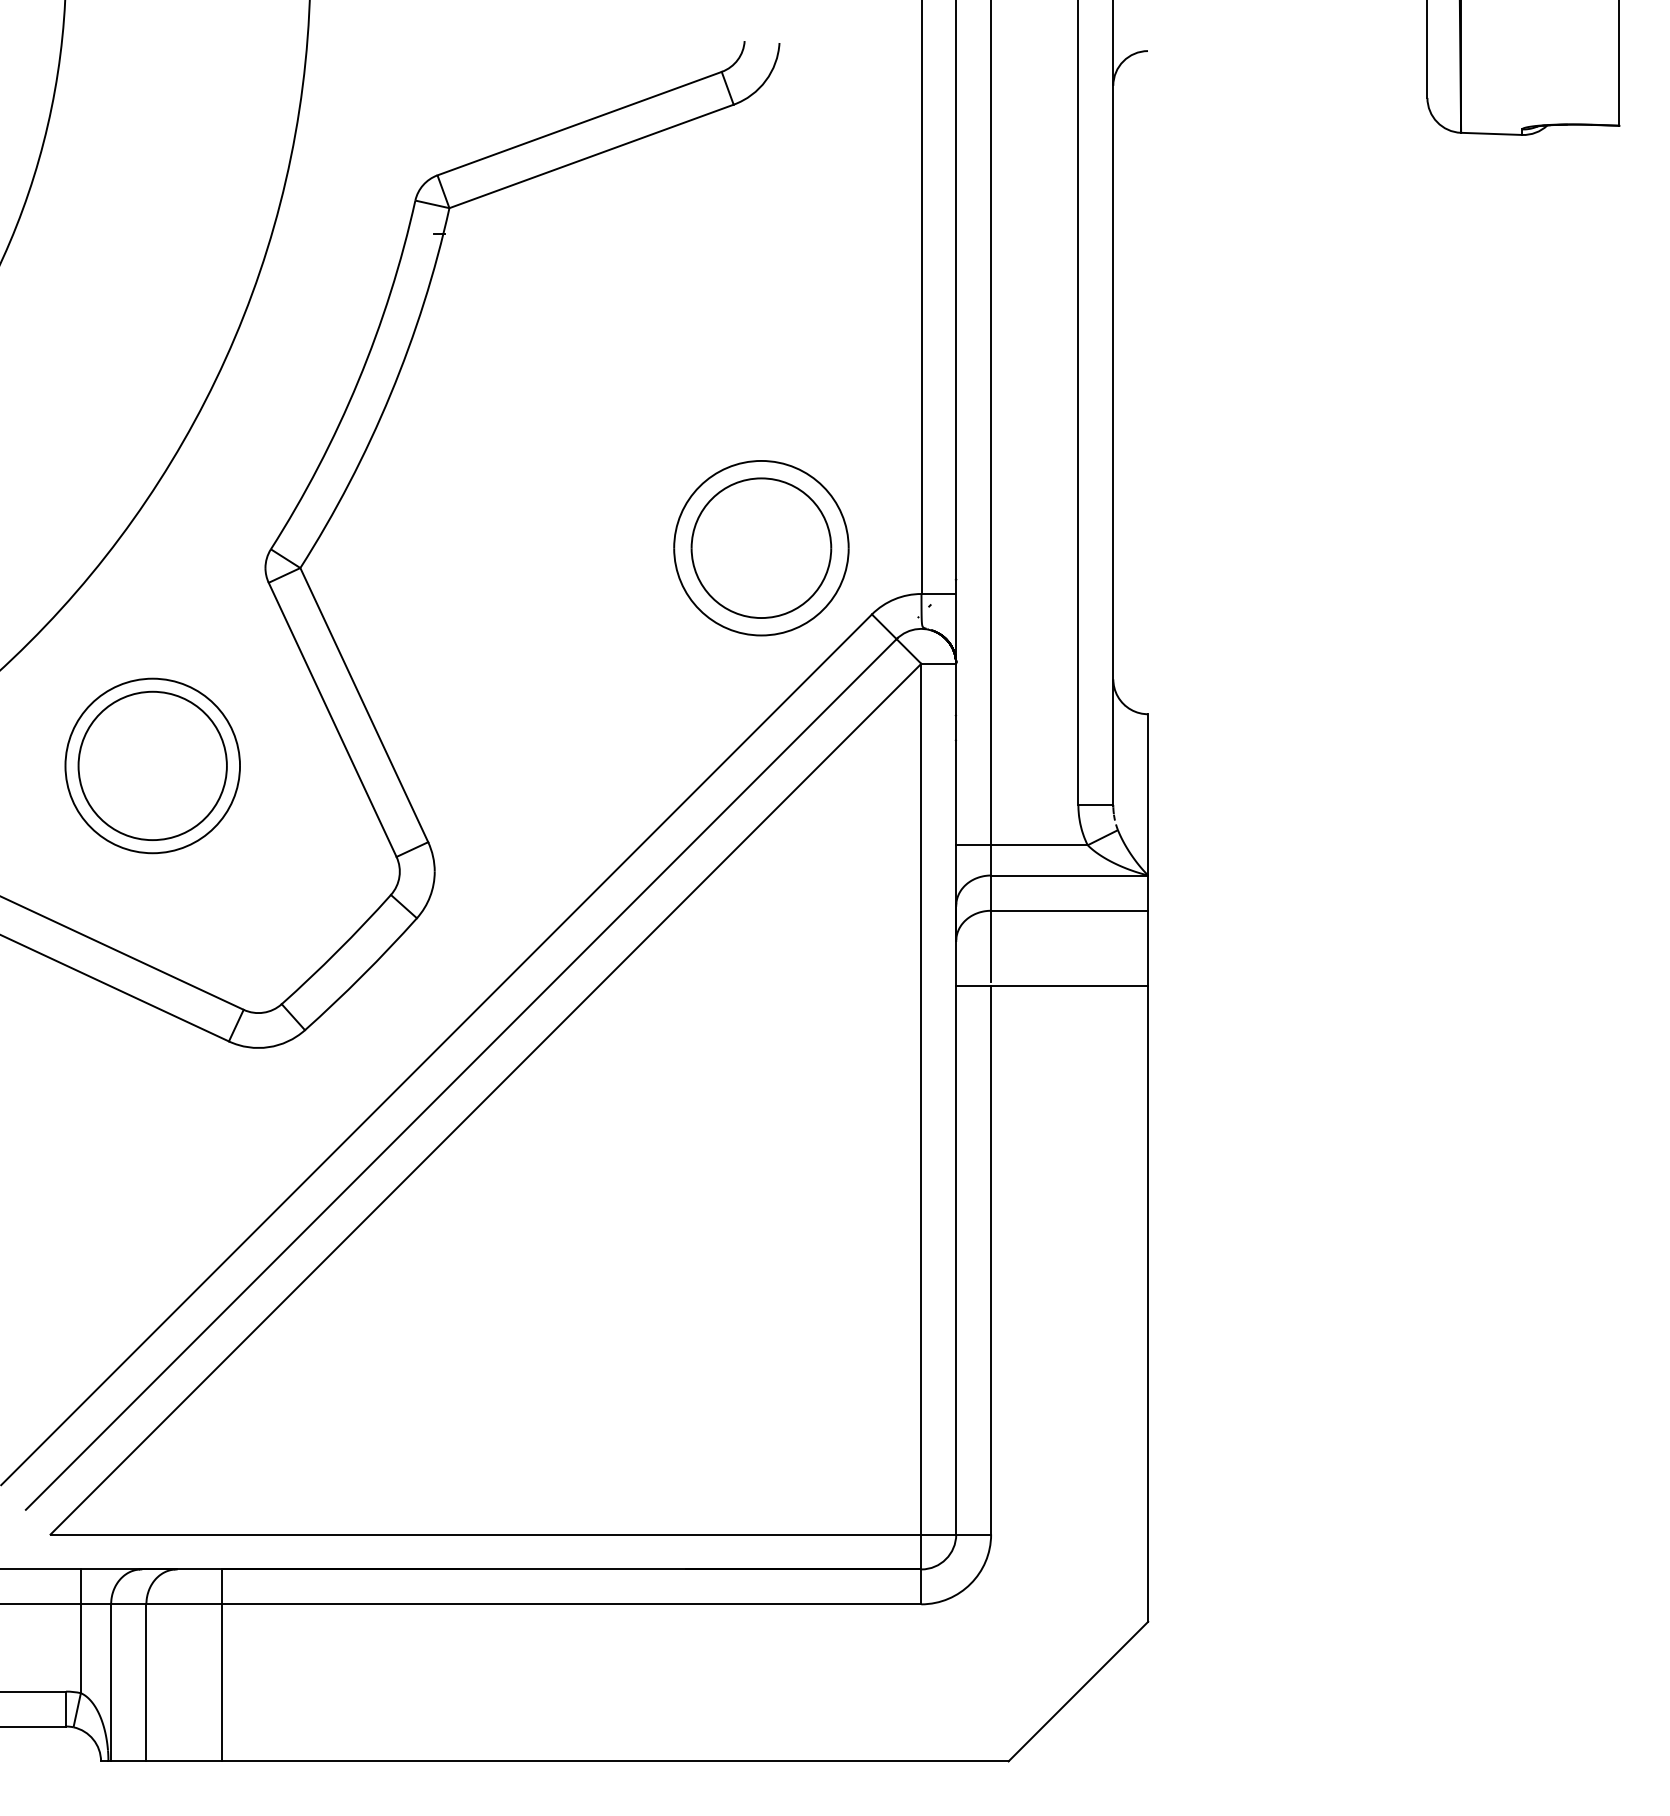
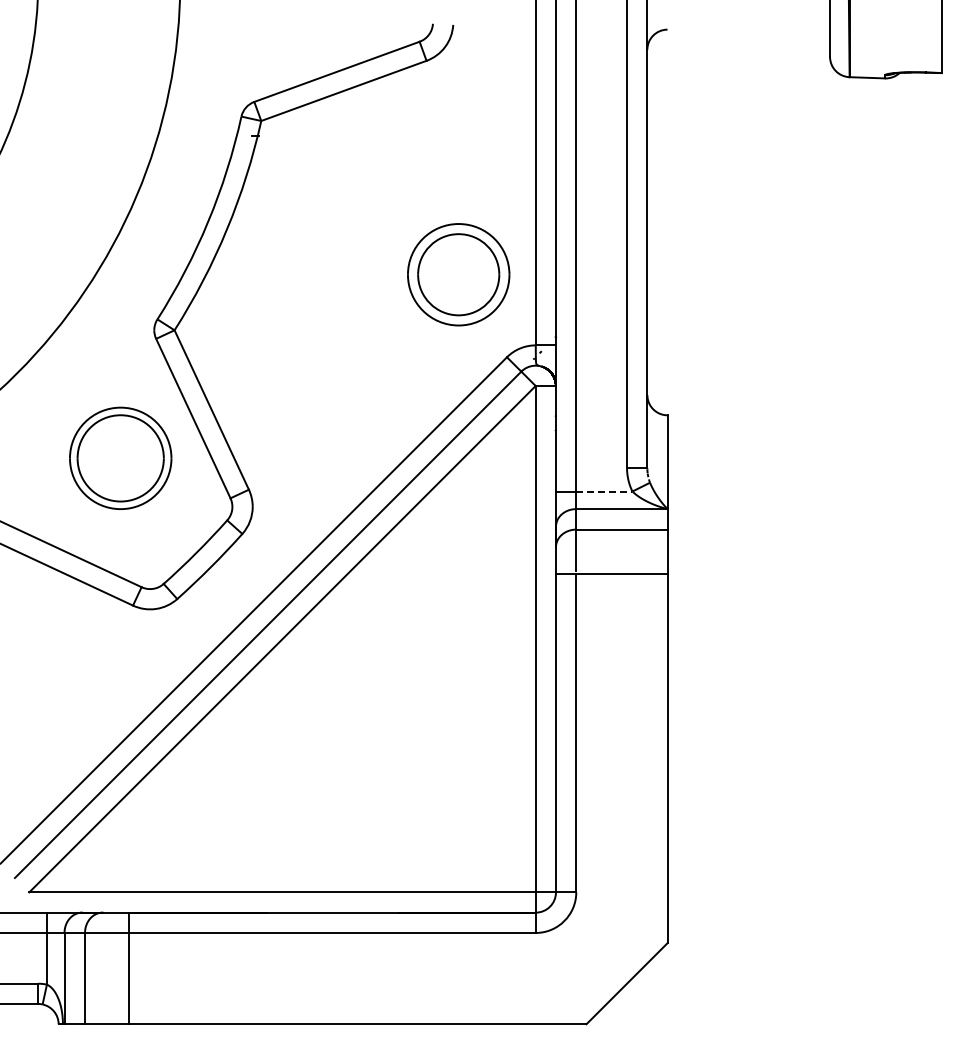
part: (761, 547) -> (458, 274), moved
part: (152, 764) -> (120, 457), moved
line: (1039, 845) -> (604, 491), solid -> dashed

